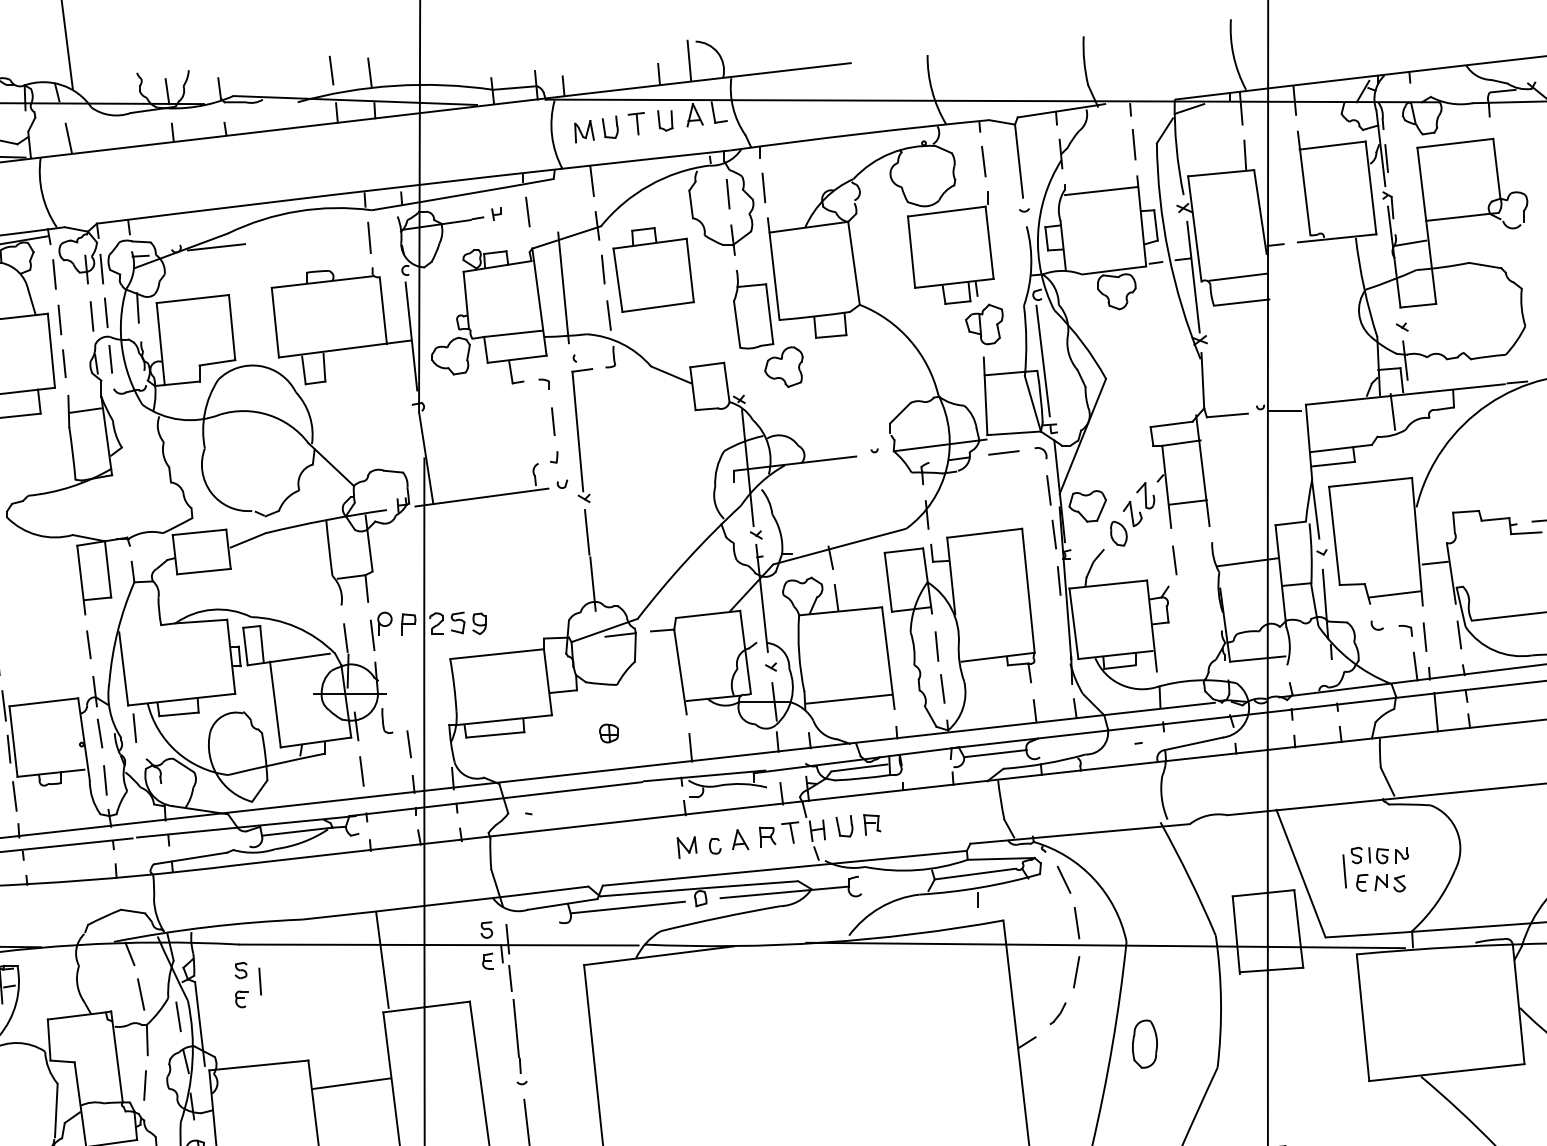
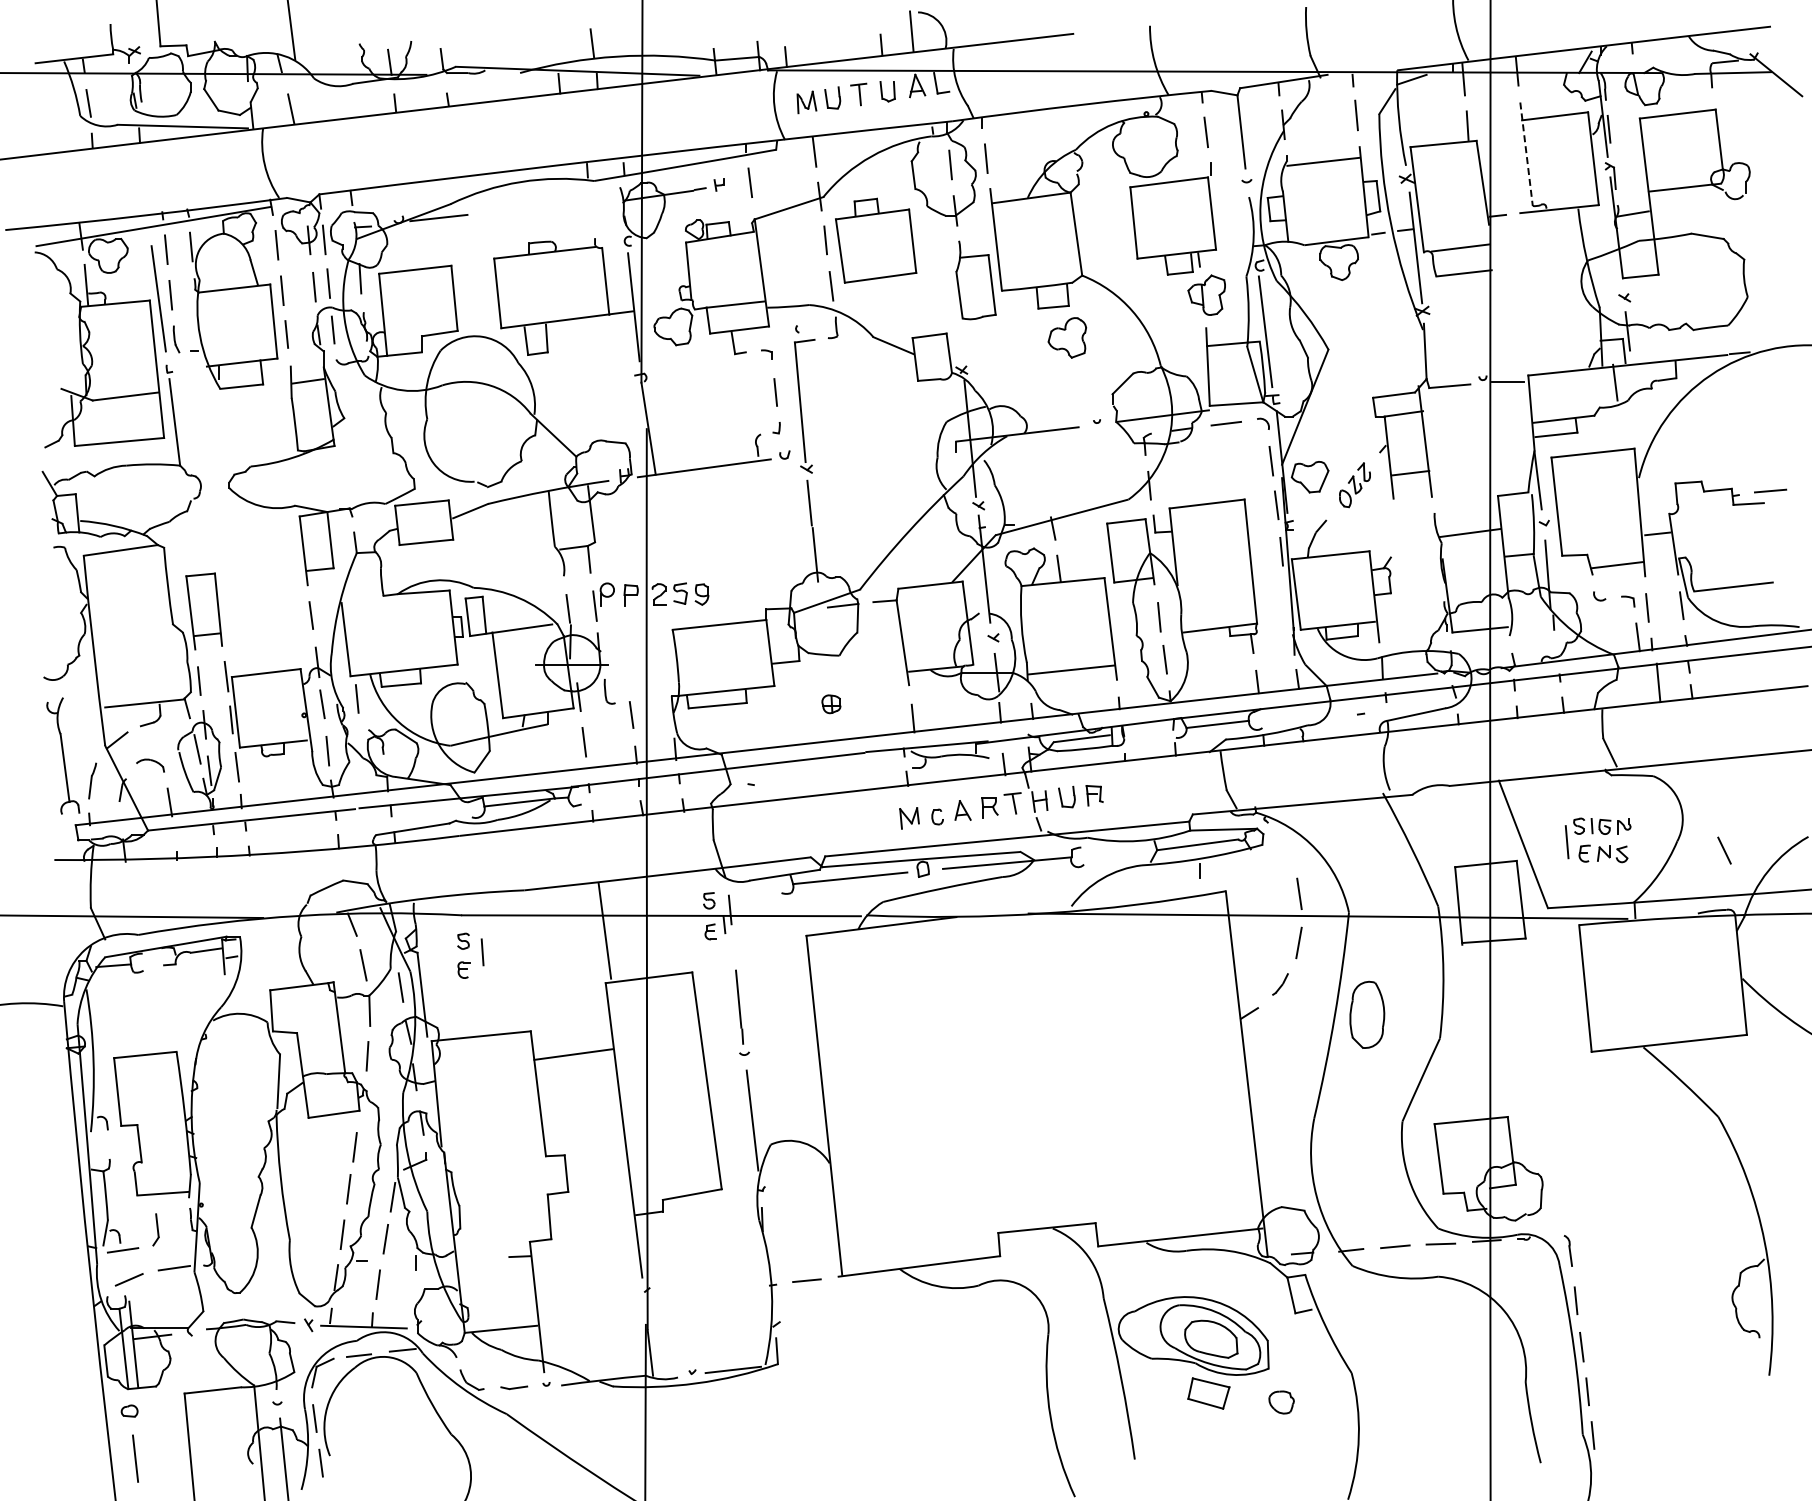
line: (331, 70) -> (553, 41), removed
line: (1304, 183) -> (1526, 154), solid -> dashed
line: (369, 237) -> (591, 208), removed
line: (563, 287) -> (785, 258), removed
part: (784, 366) -> (1067, 337), moved
part: (1132, 514) -> (1354, 485), size x0.7
line: (1174, 559) -> (1396, 530), removed
line: (1064, 879) -> (1724, 850), moved
line: (510, 977) -> (732, 948), removed
part: (1145, 1043) -> (1367, 1014), size x1.4

